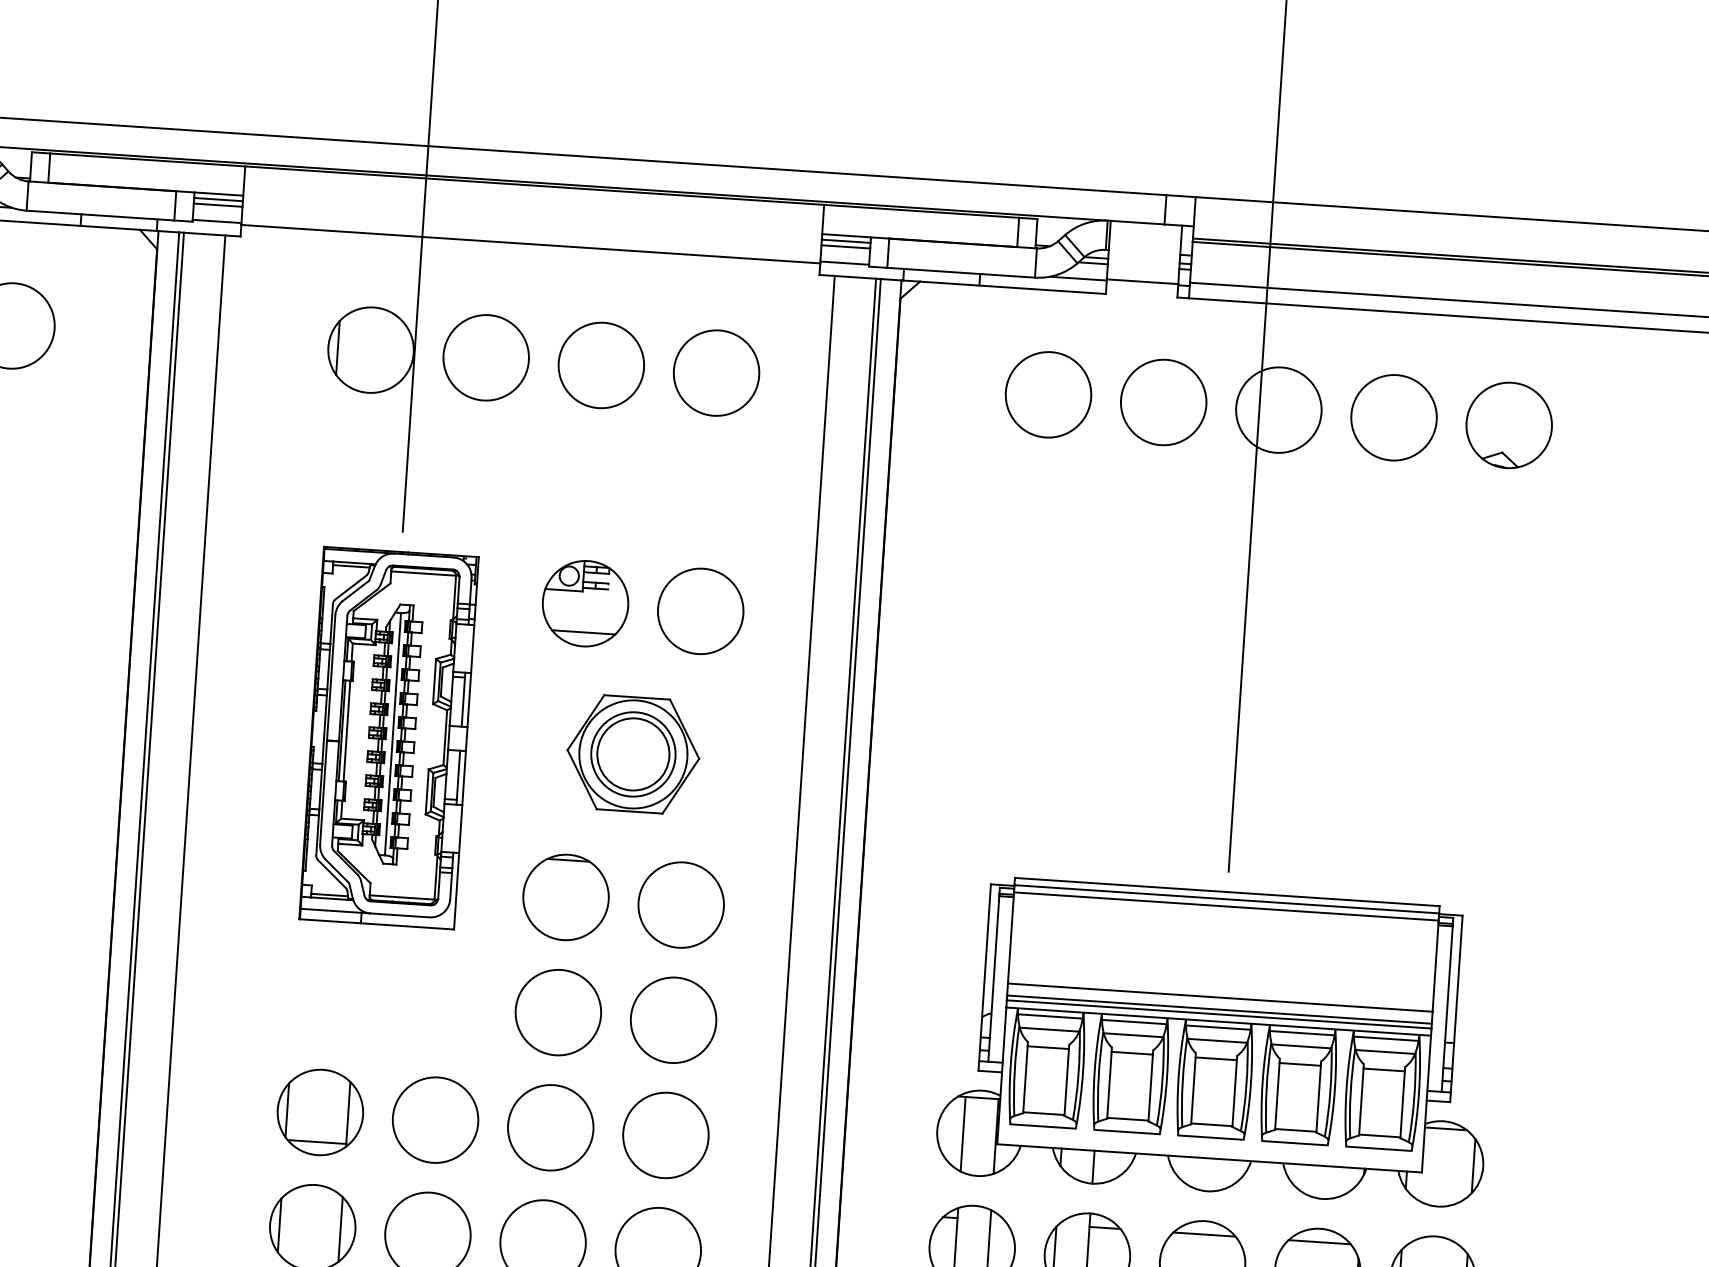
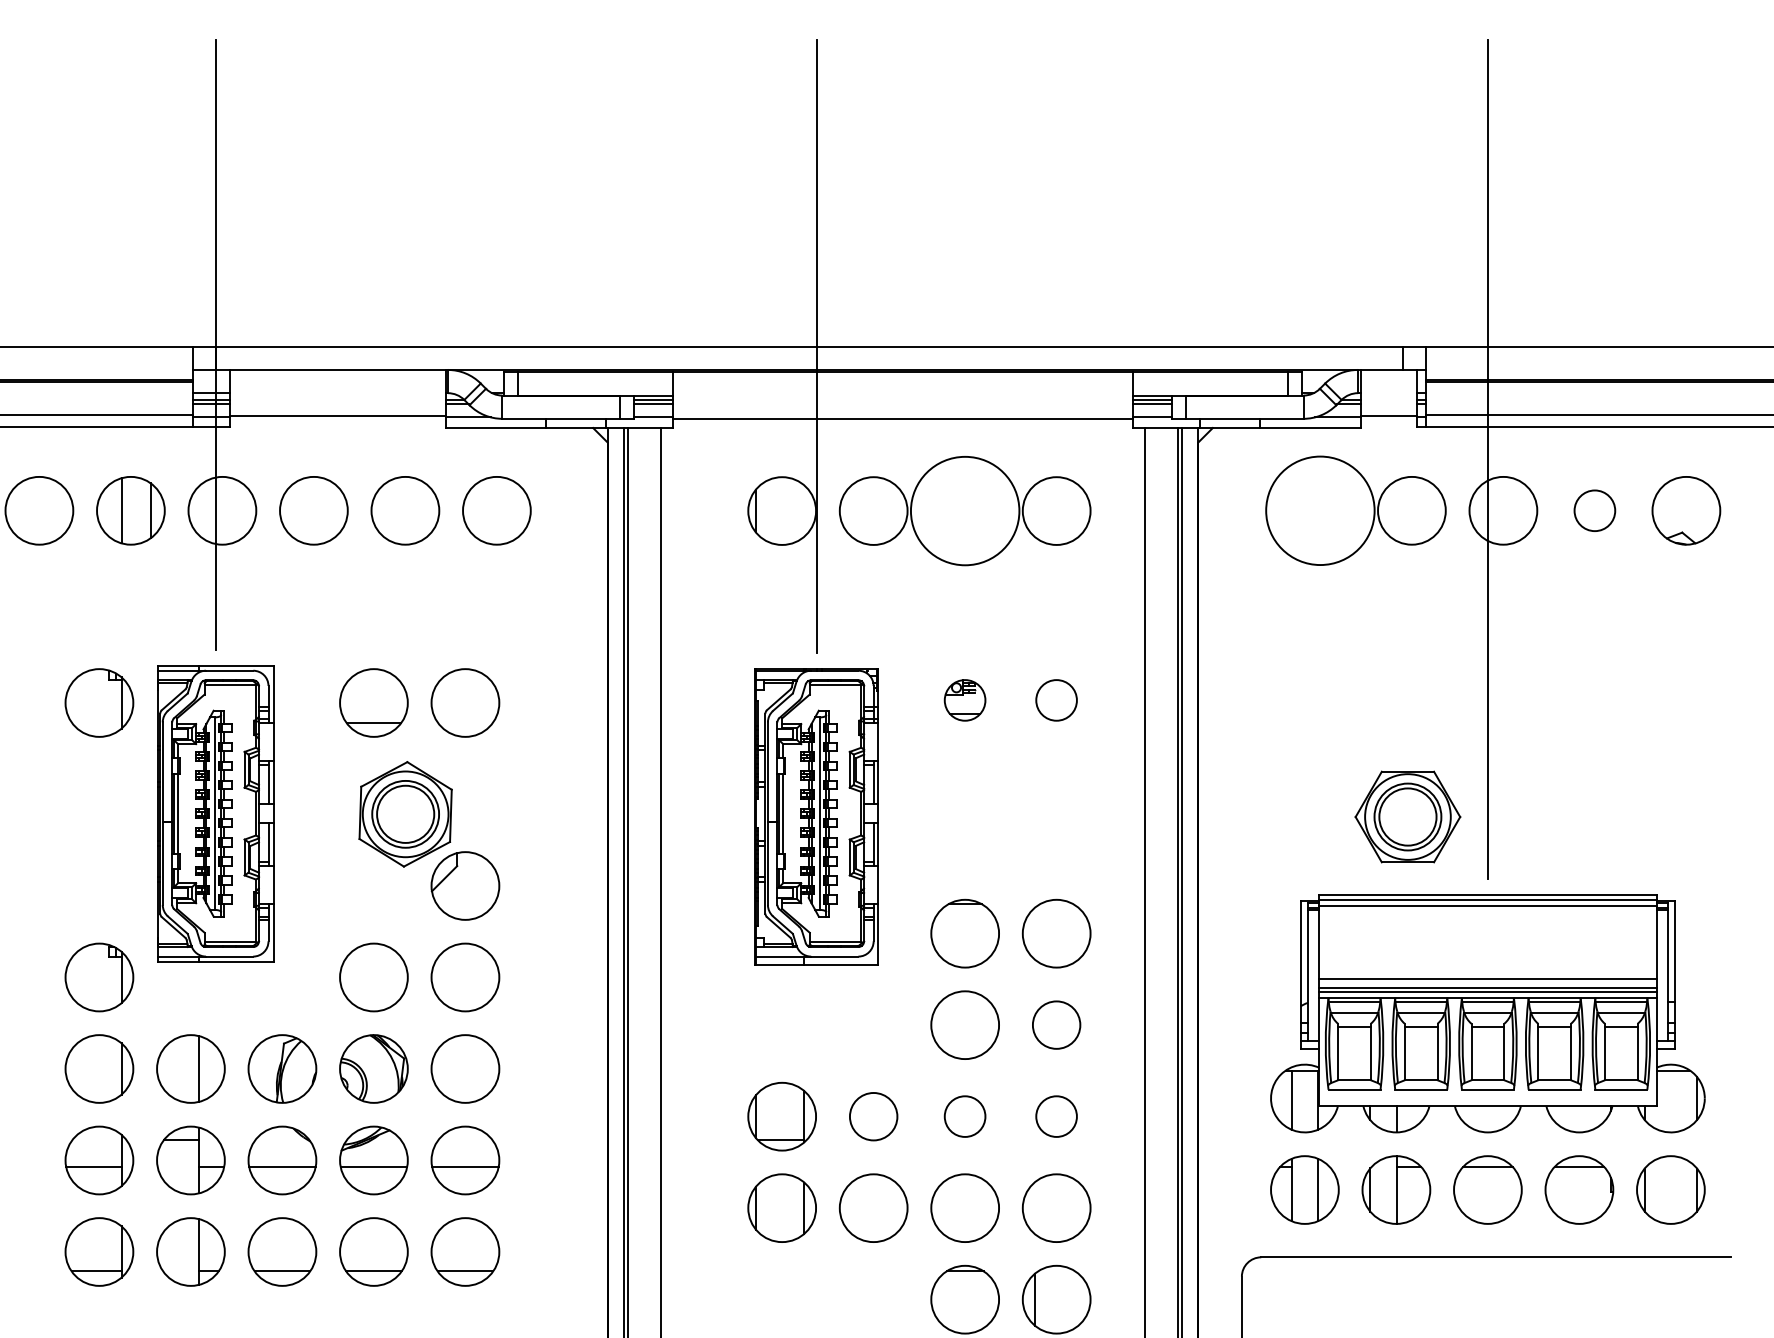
circle: (601, 364) -> (965, 510), size x1.6
circle: (1048, 394) -> (1320, 510), size x1.6
circle: (1393, 417) -> (1594, 510), size x0.6
part: (584, 603) -> (964, 700), size x0.6
circle: (700, 611) -> (1056, 700), size x0.6
part: (632, 753) -> (1407, 816), moved
circle: (673, 1019) -> (1056, 1024), size x0.7
circle: (435, 1119) -> (873, 1116), size x0.7
circle: (549, 1127) -> (964, 1116), size x0.6
circle: (665, 1135) -> (1056, 1116), size x0.6

